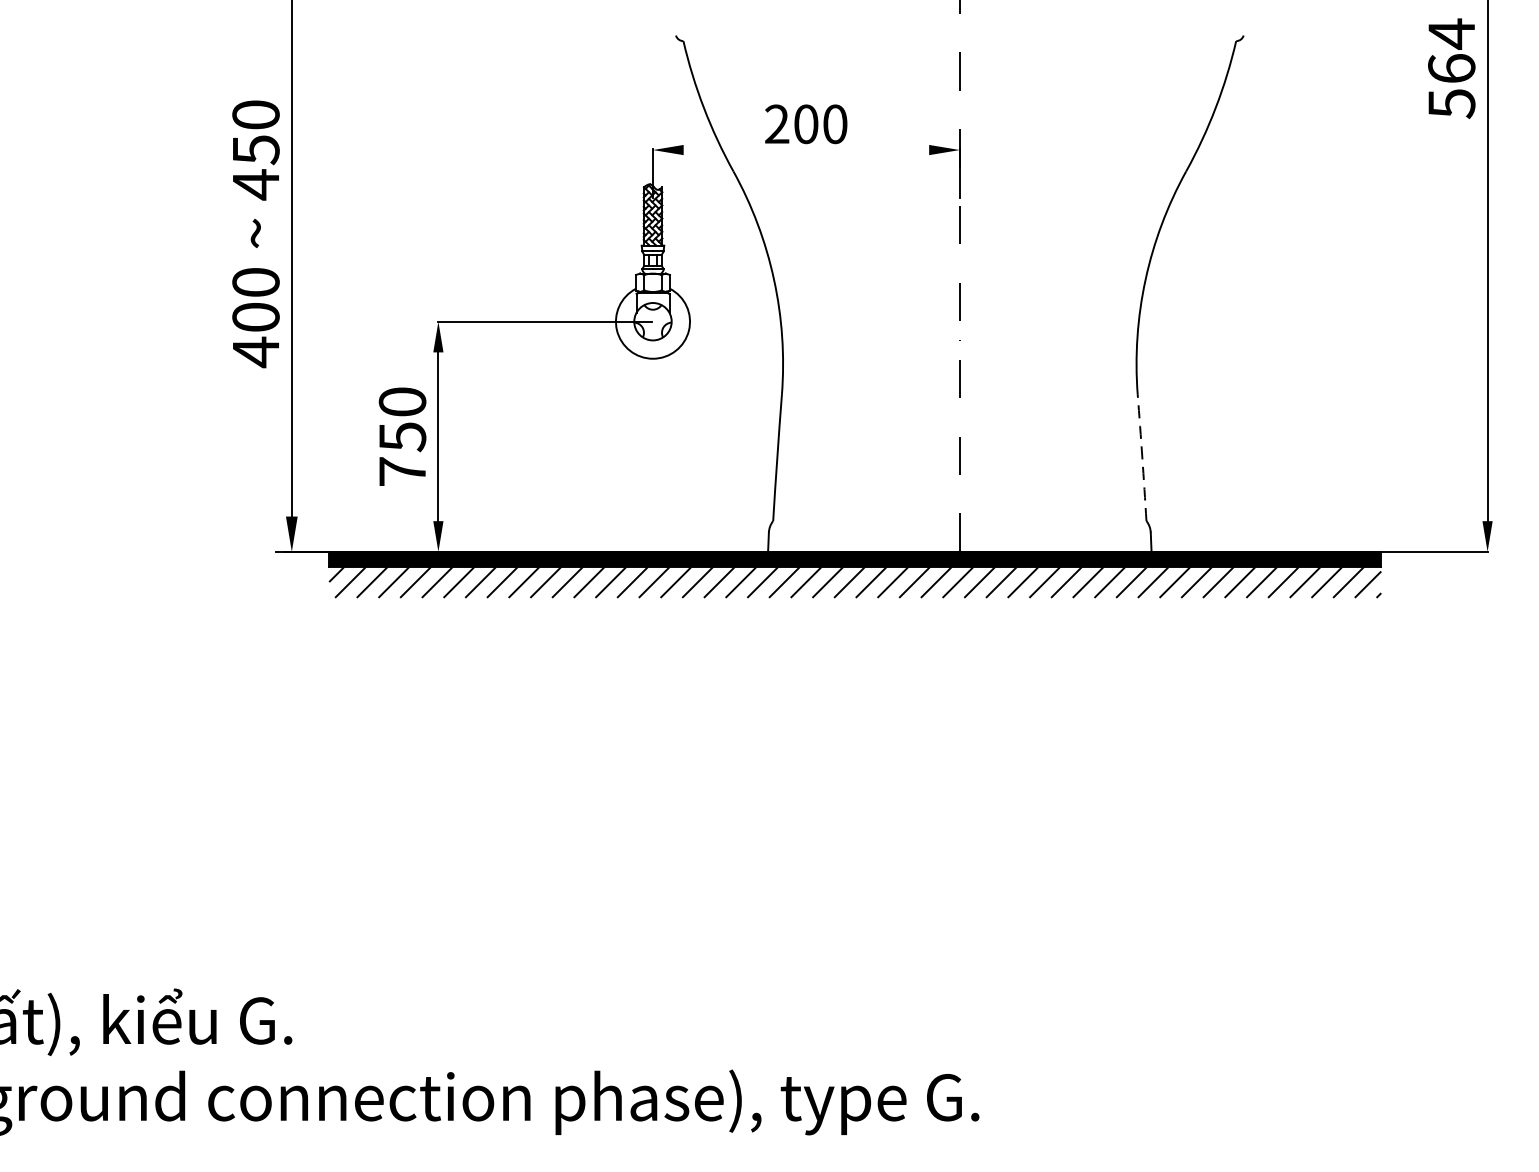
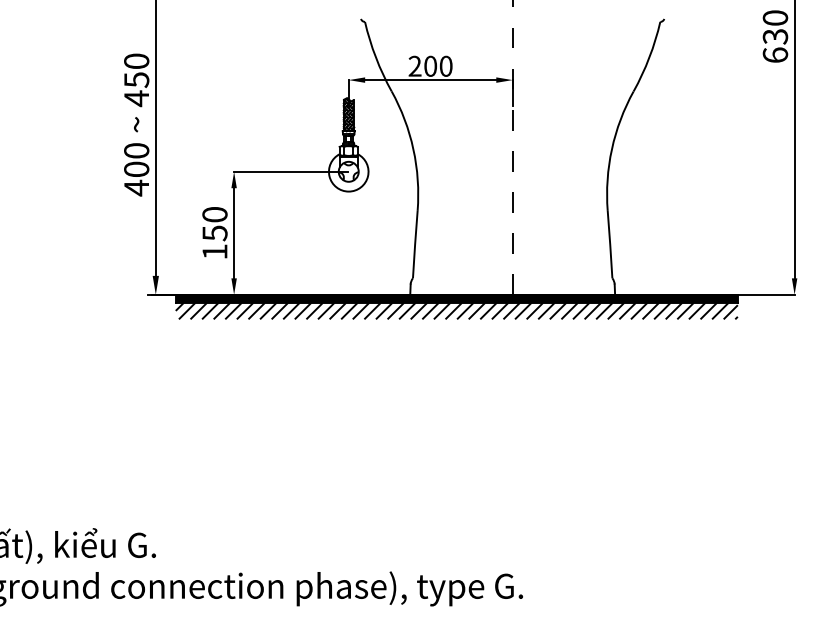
text: (1451, 68) -> (775, 36), 564 -> 630
line: (806, 150) -> (430, 80), added
arc: (1142, 457) -> (610, 244), dashed -> solid
text: (401, 470) -> (214, 251), 750 -> 150

